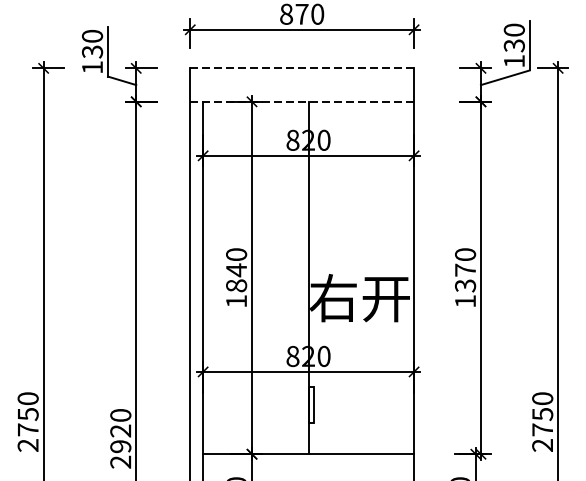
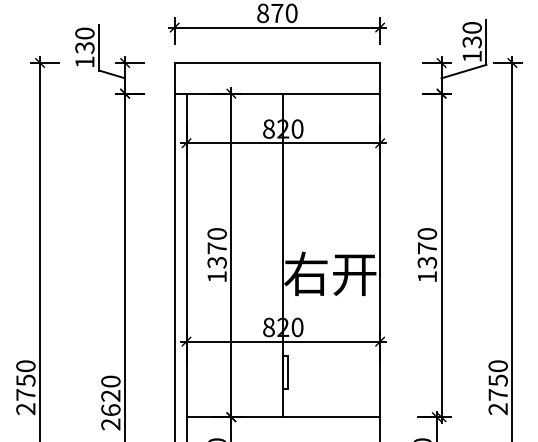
line: (302, 67) -> (277, 62), dashed -> solid
line: (302, 101) -> (277, 93), dashed -> solid
text: (235, 278) -> (216, 255), 1840 -> 1370
text: (120, 446) -> (110, 410), 2920 -> 2620

